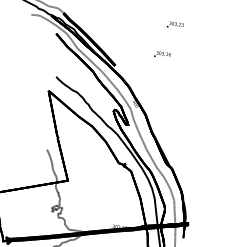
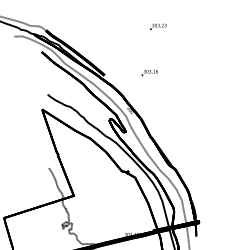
text: (162, 55) -> (149, 73), moved

